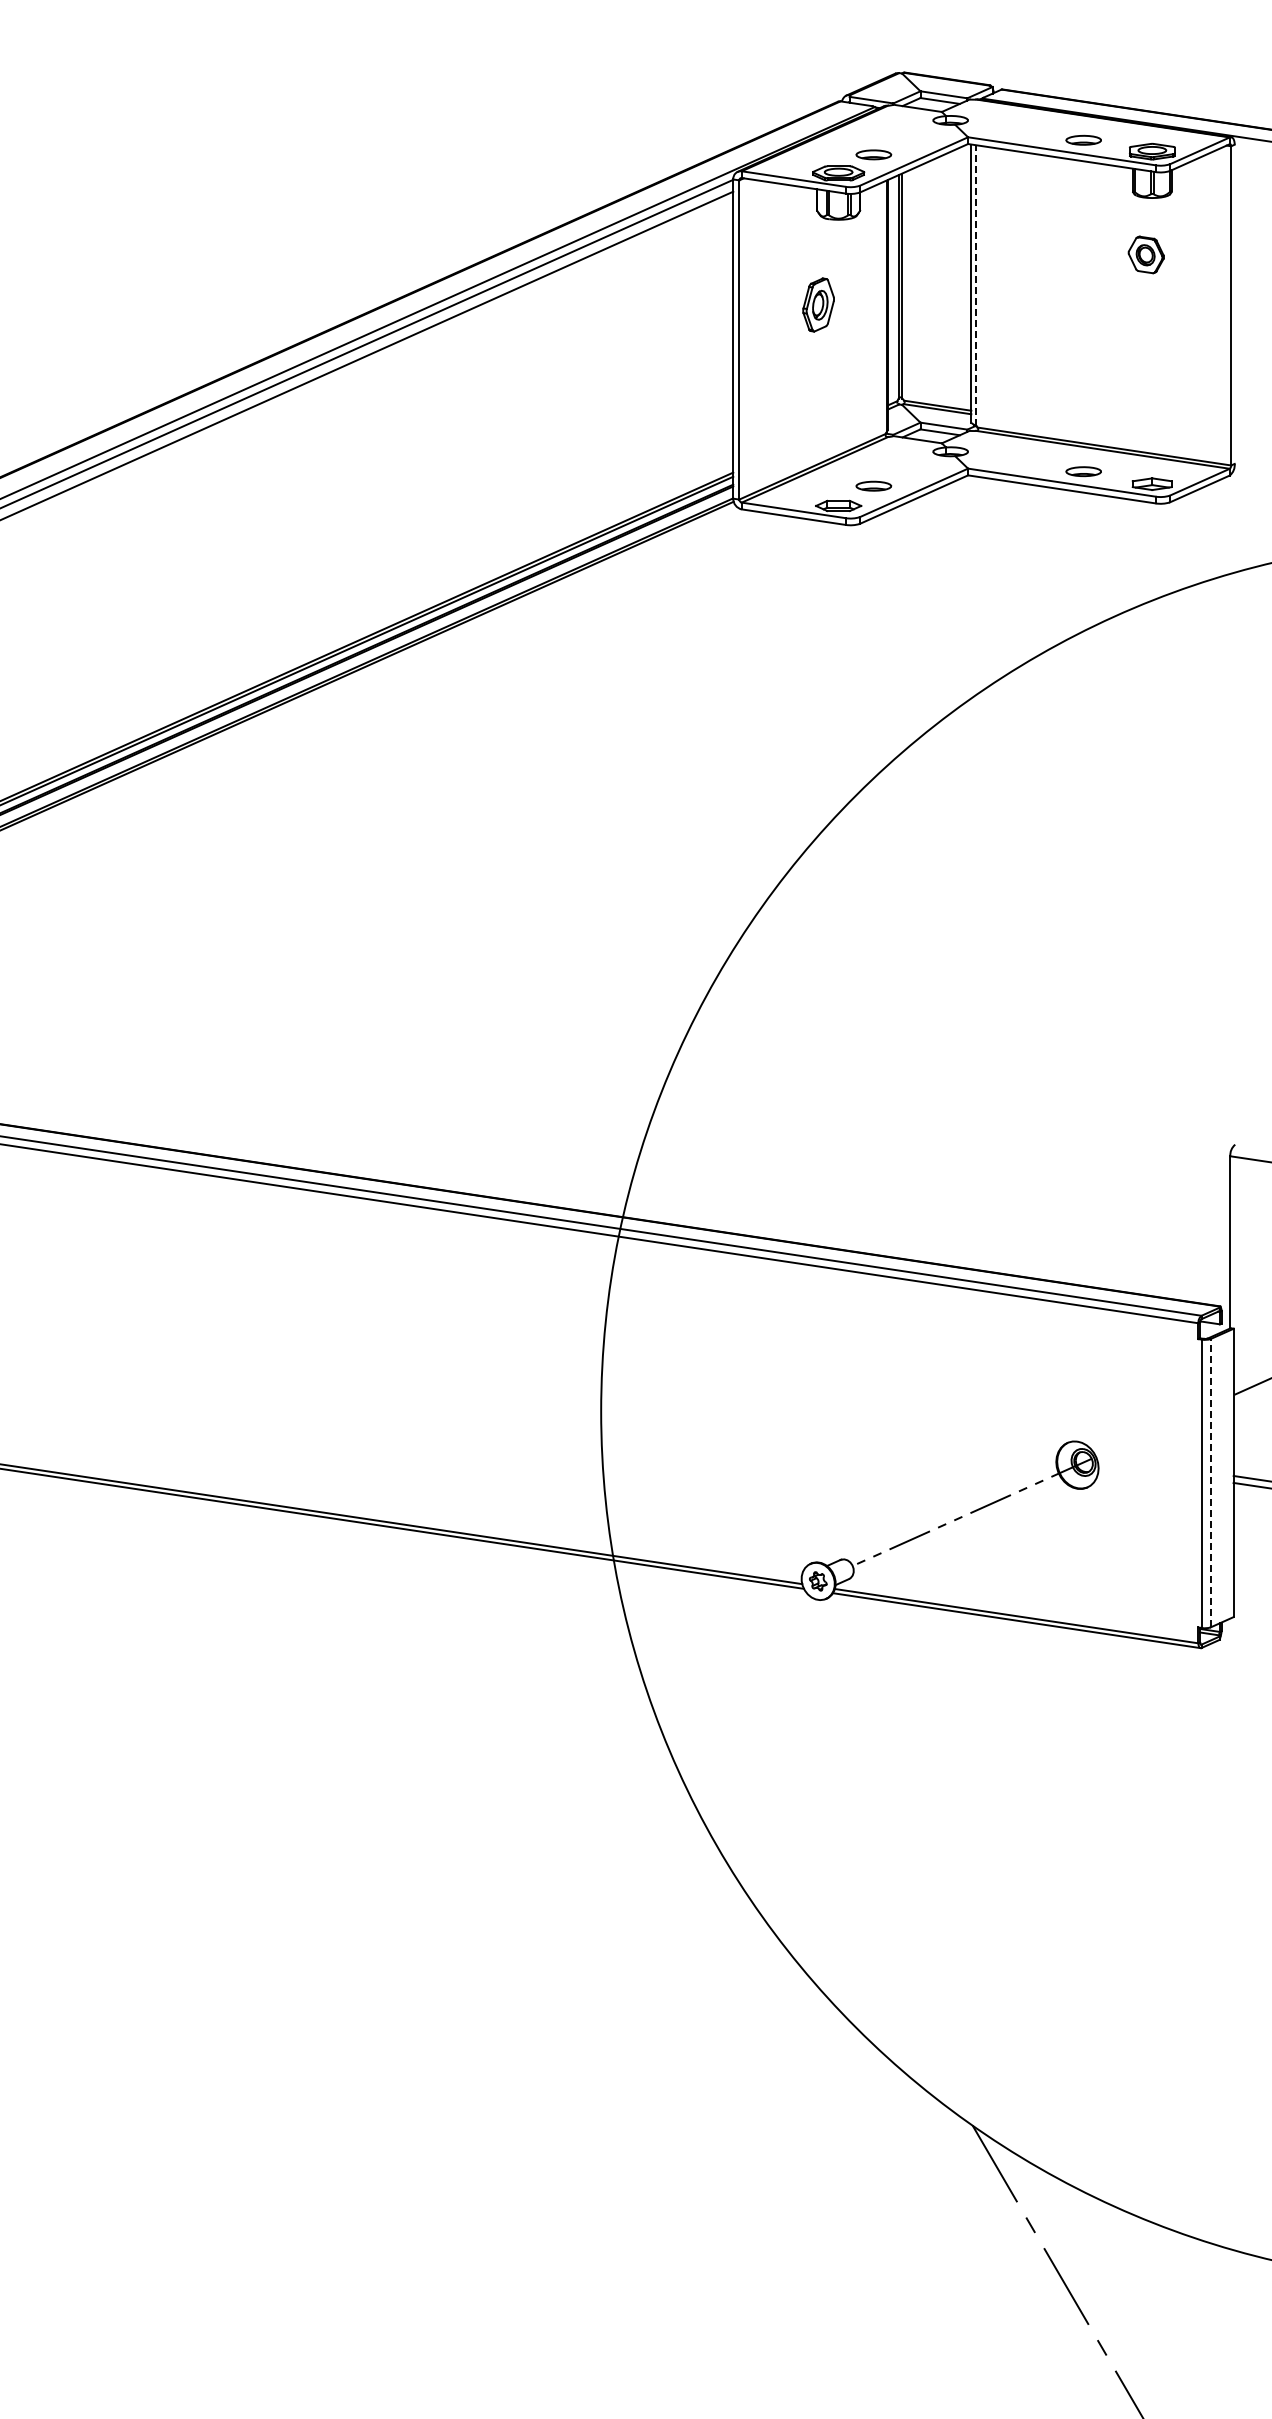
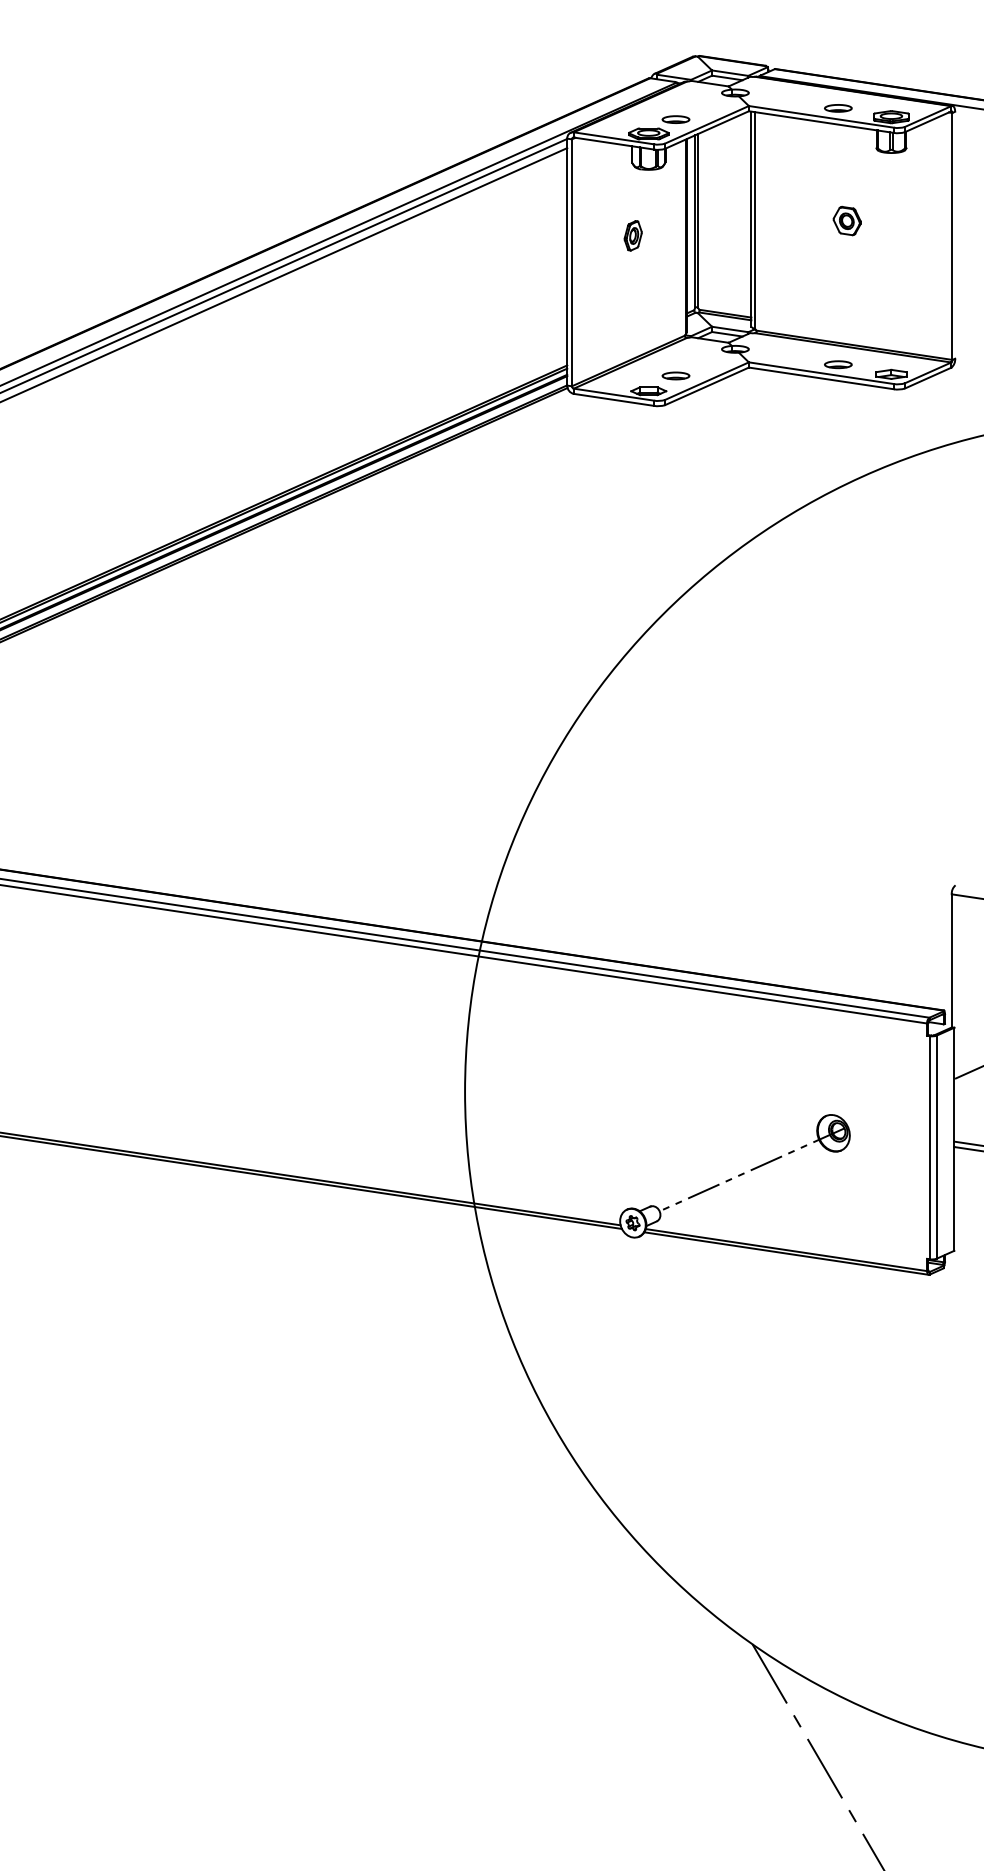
part: (1145, 254) -> (846, 220), moved
line: (976, 285) -> (755, 220), dashed -> solid
part: (818, 305) -> (633, 236), size x0.71
line: (1210, 1482) -> (936, 1146), dashed -> solid

